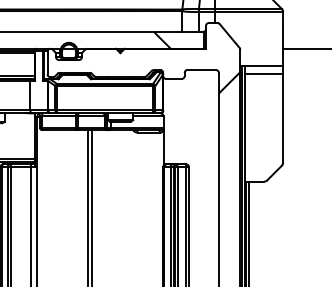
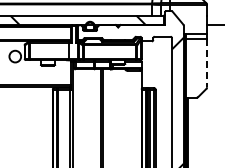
line: (283, 119) -> (207, 63), solid -> dashed

